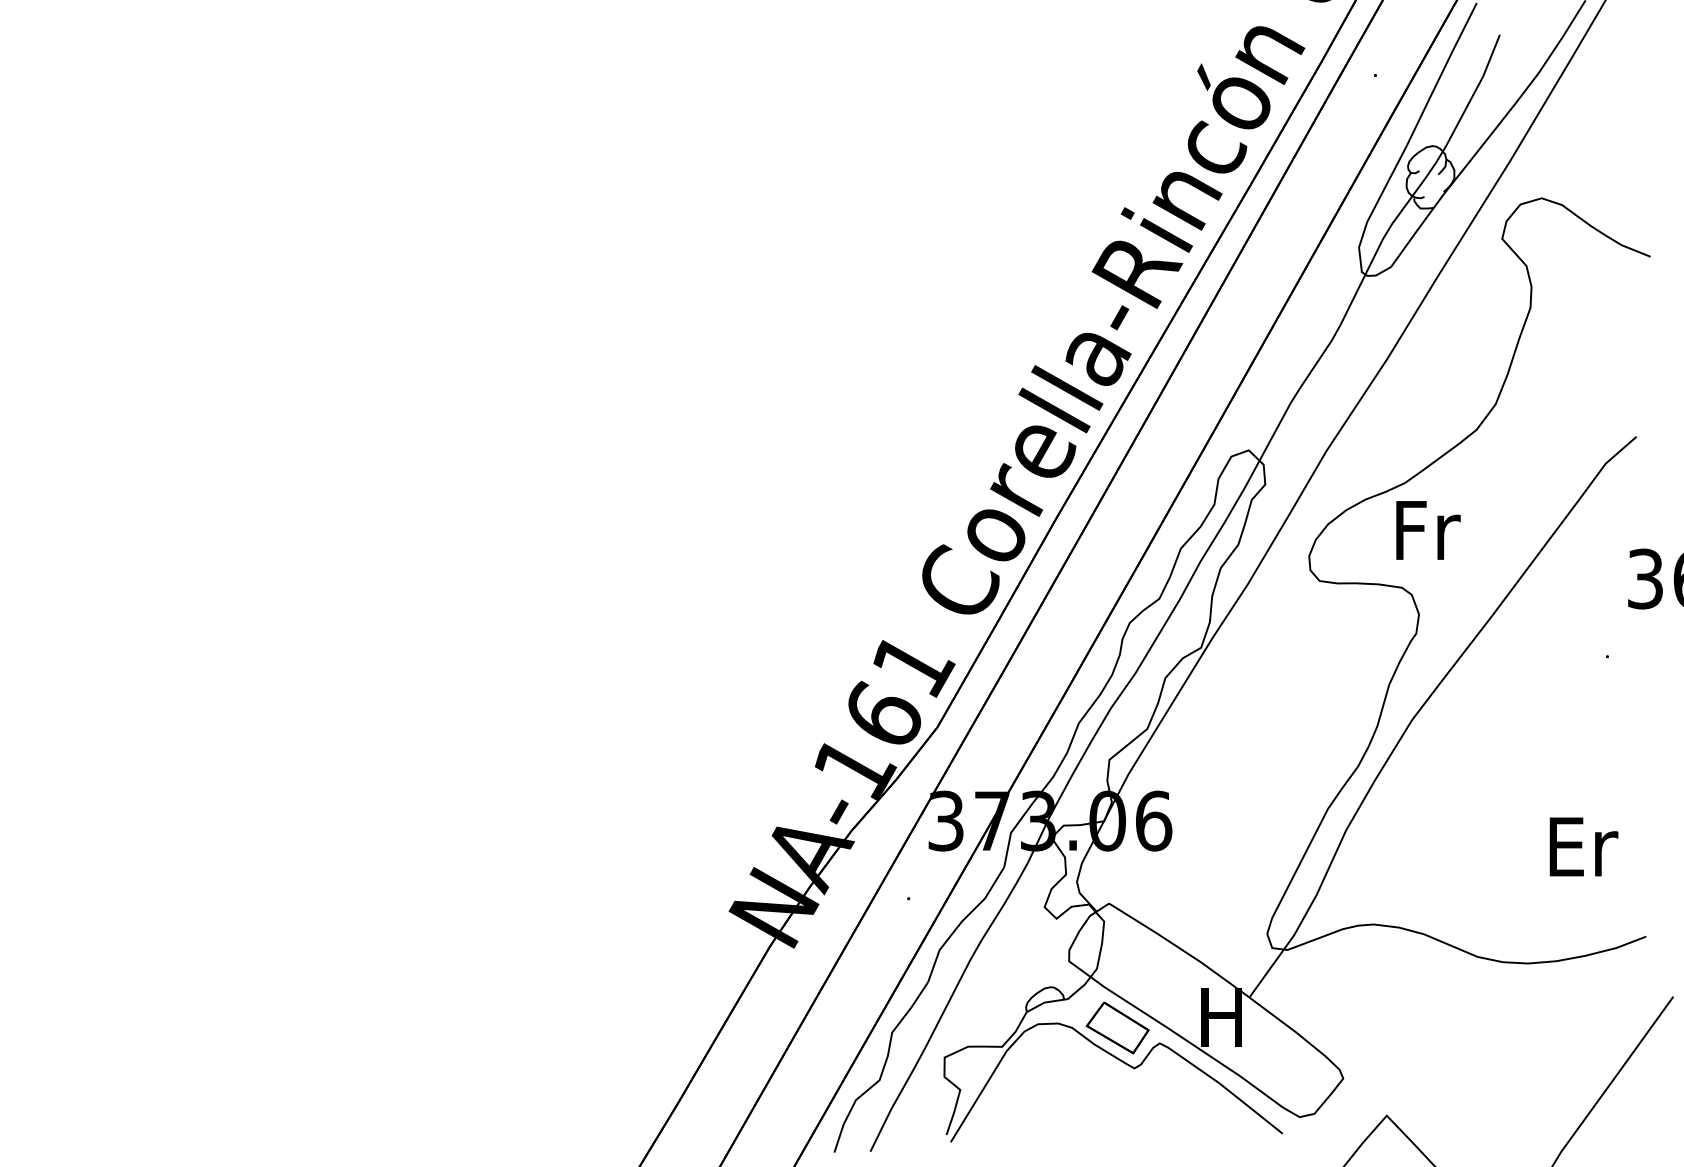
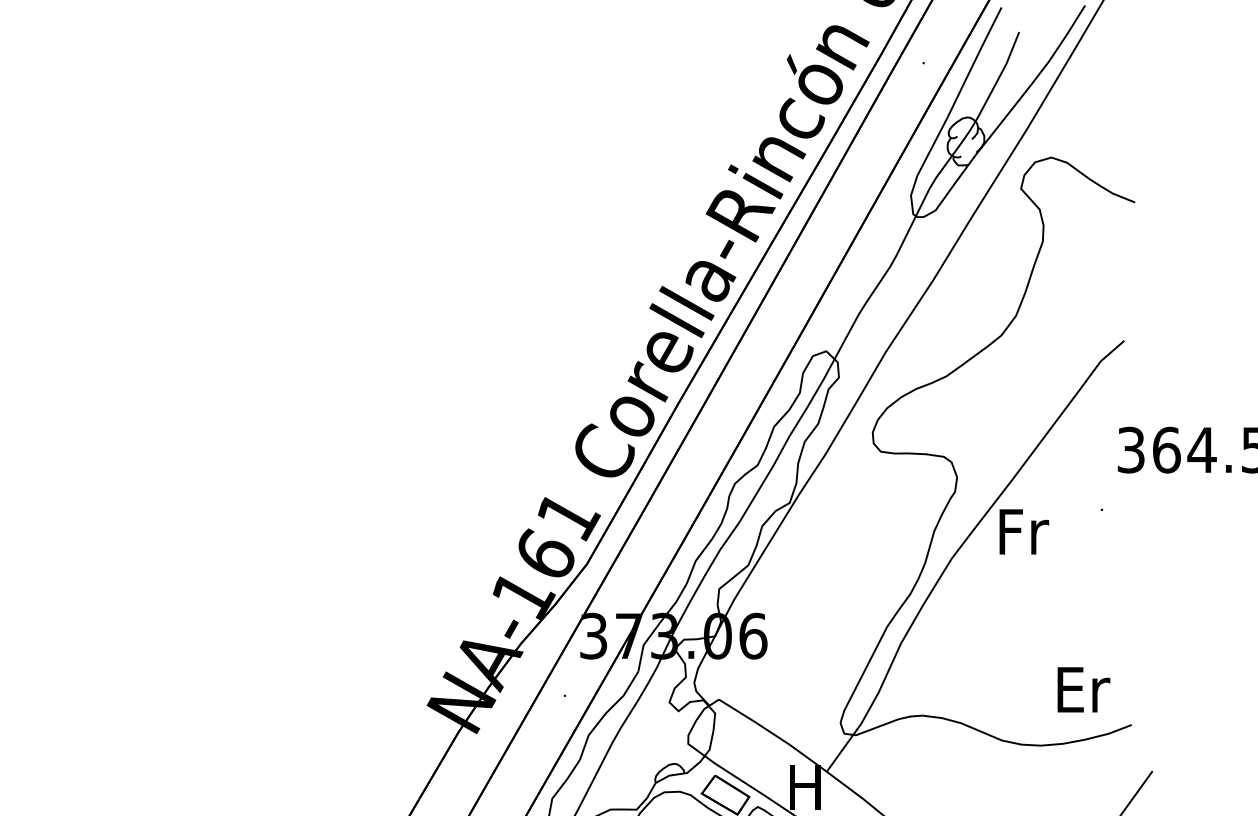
text: (1428, 530) -> (1024, 531), moved
text: (1583, 846) -> (1083, 689), moved

